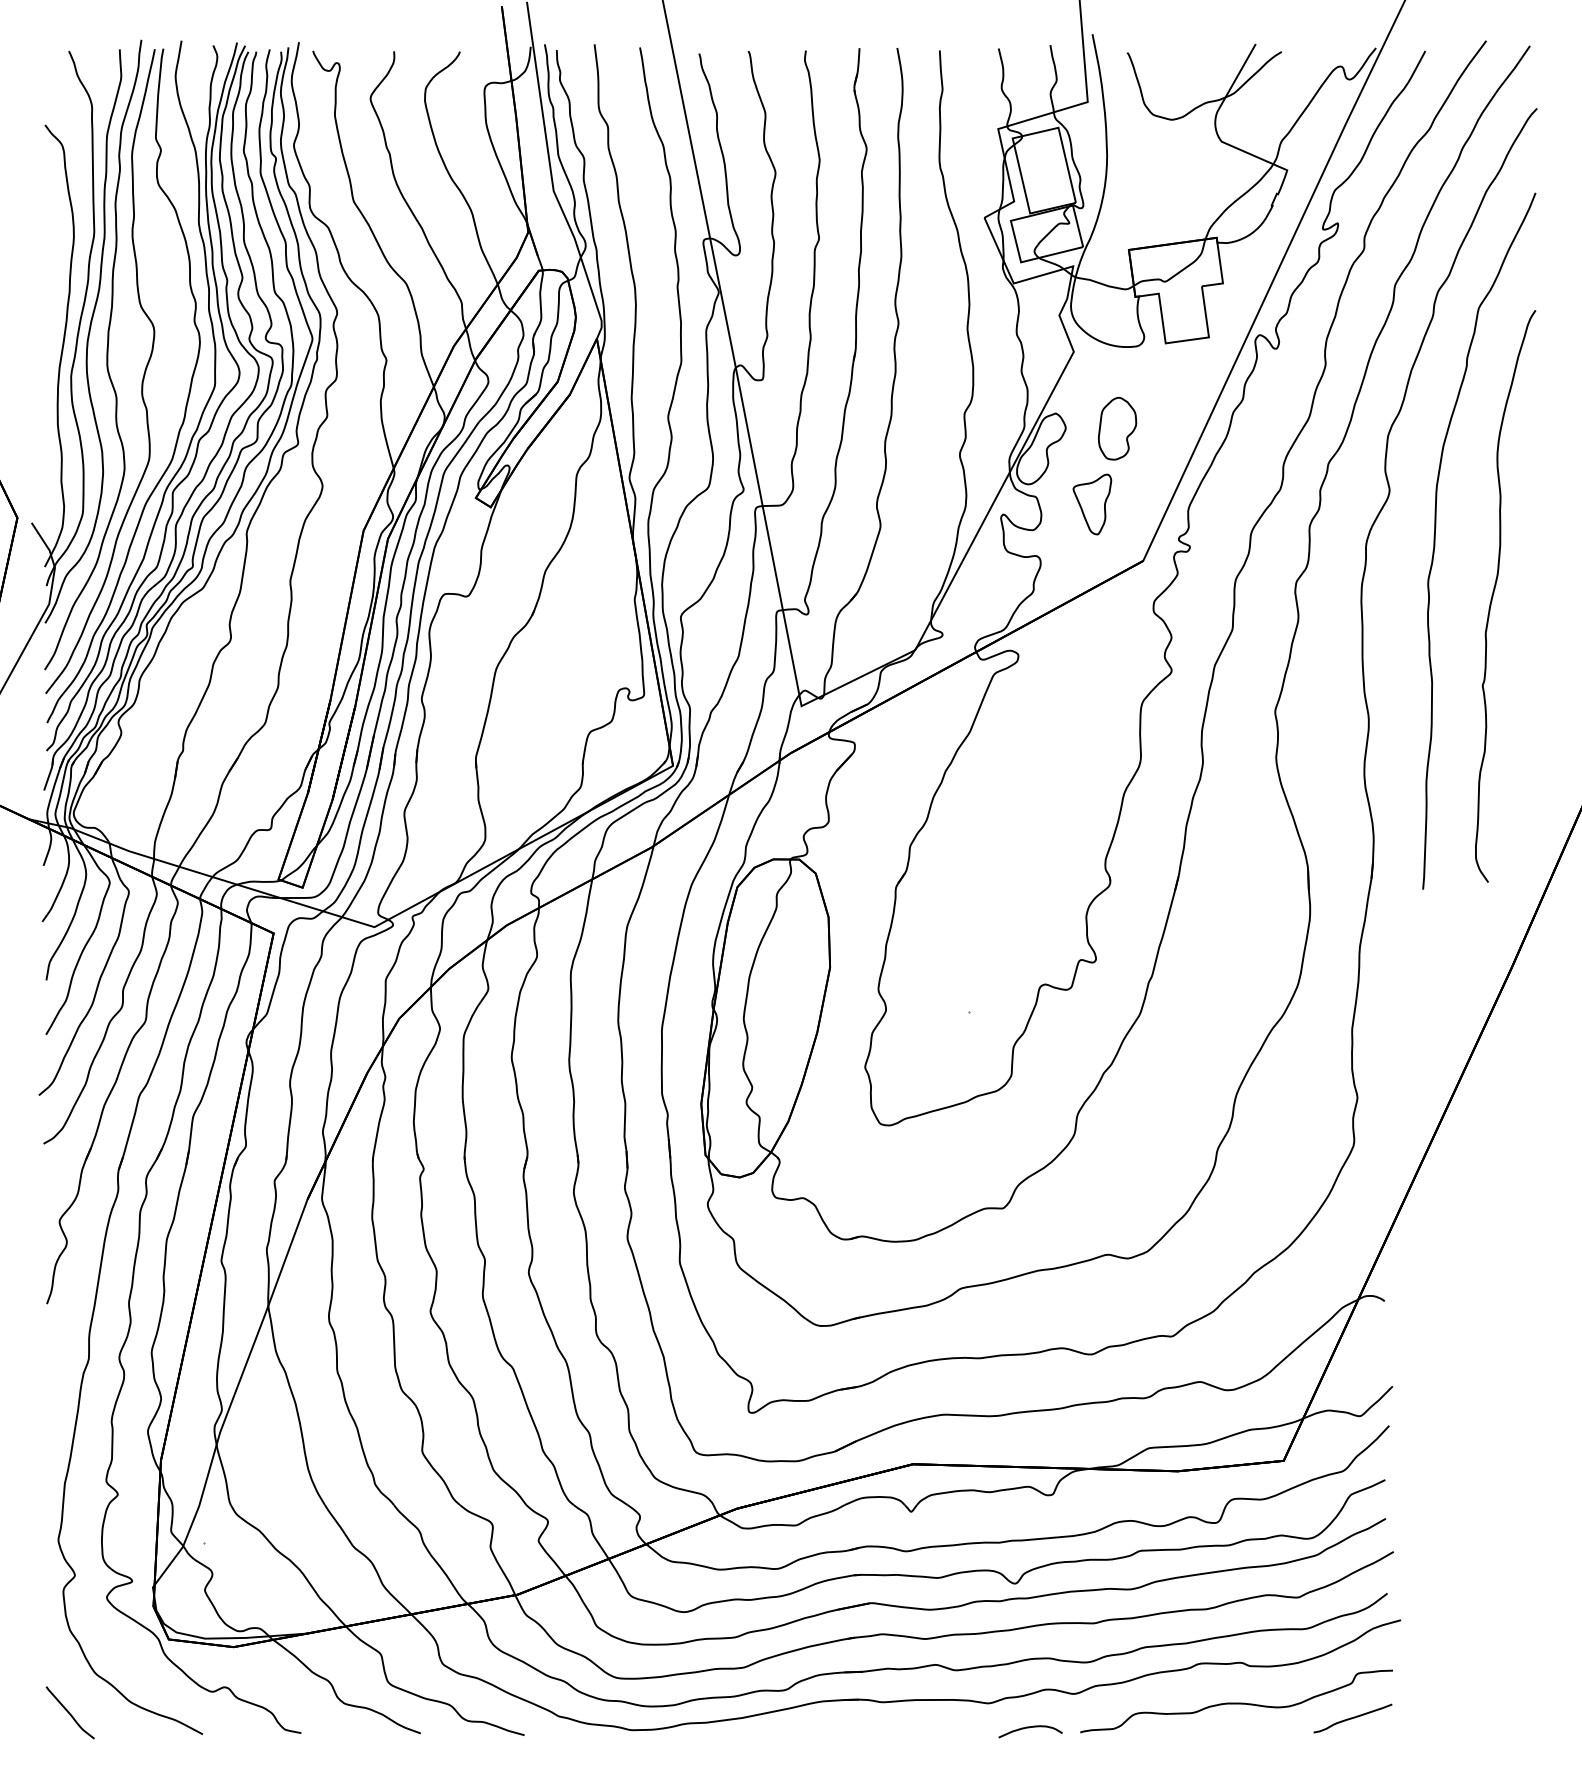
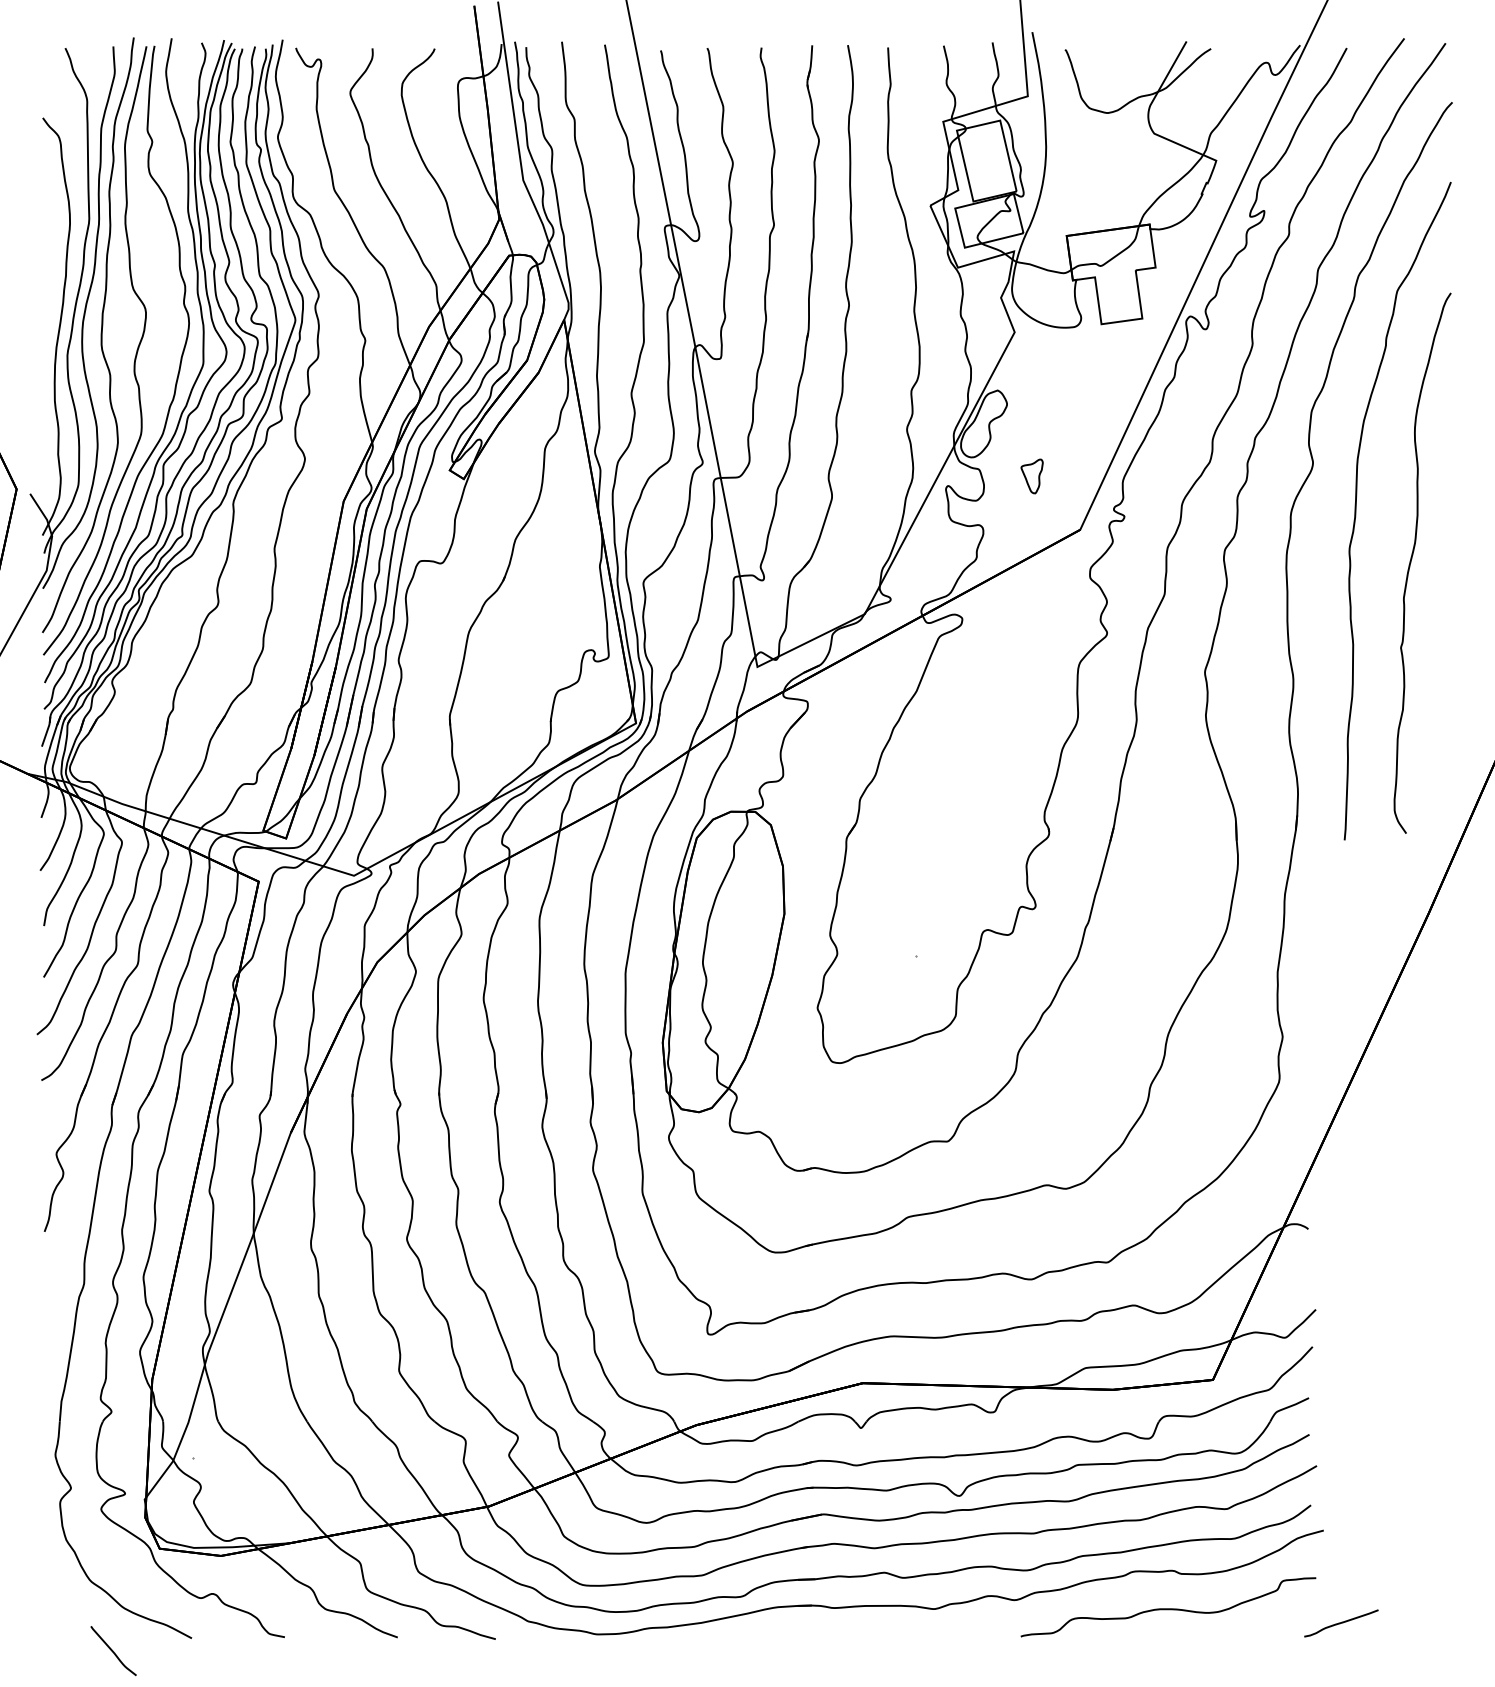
part: (1117, 428) -> (1055, 404), removed
part: (1091, 504) -> (1031, 476), size x0.6
curve: (70, 1713) -> (113, 1651), moved
curve: (1353, 1718) -> (1341, 1623), moved
curve: (1030, 1728) -> (973, 1632), removed

